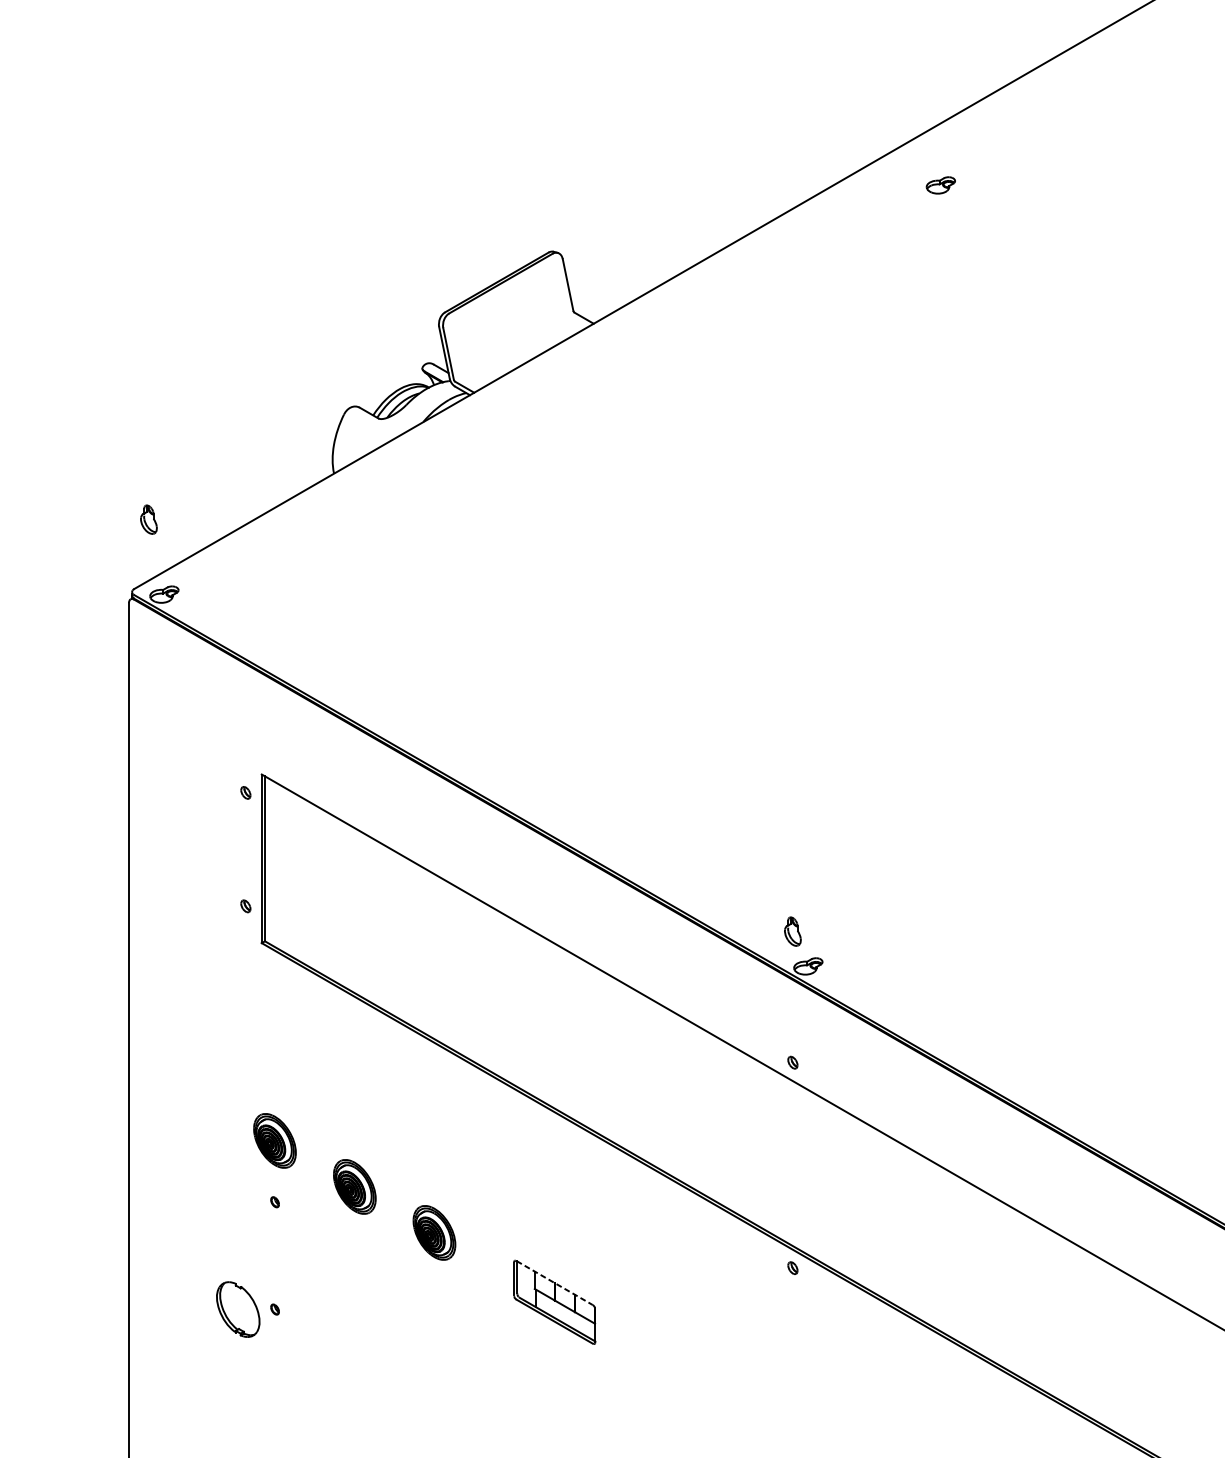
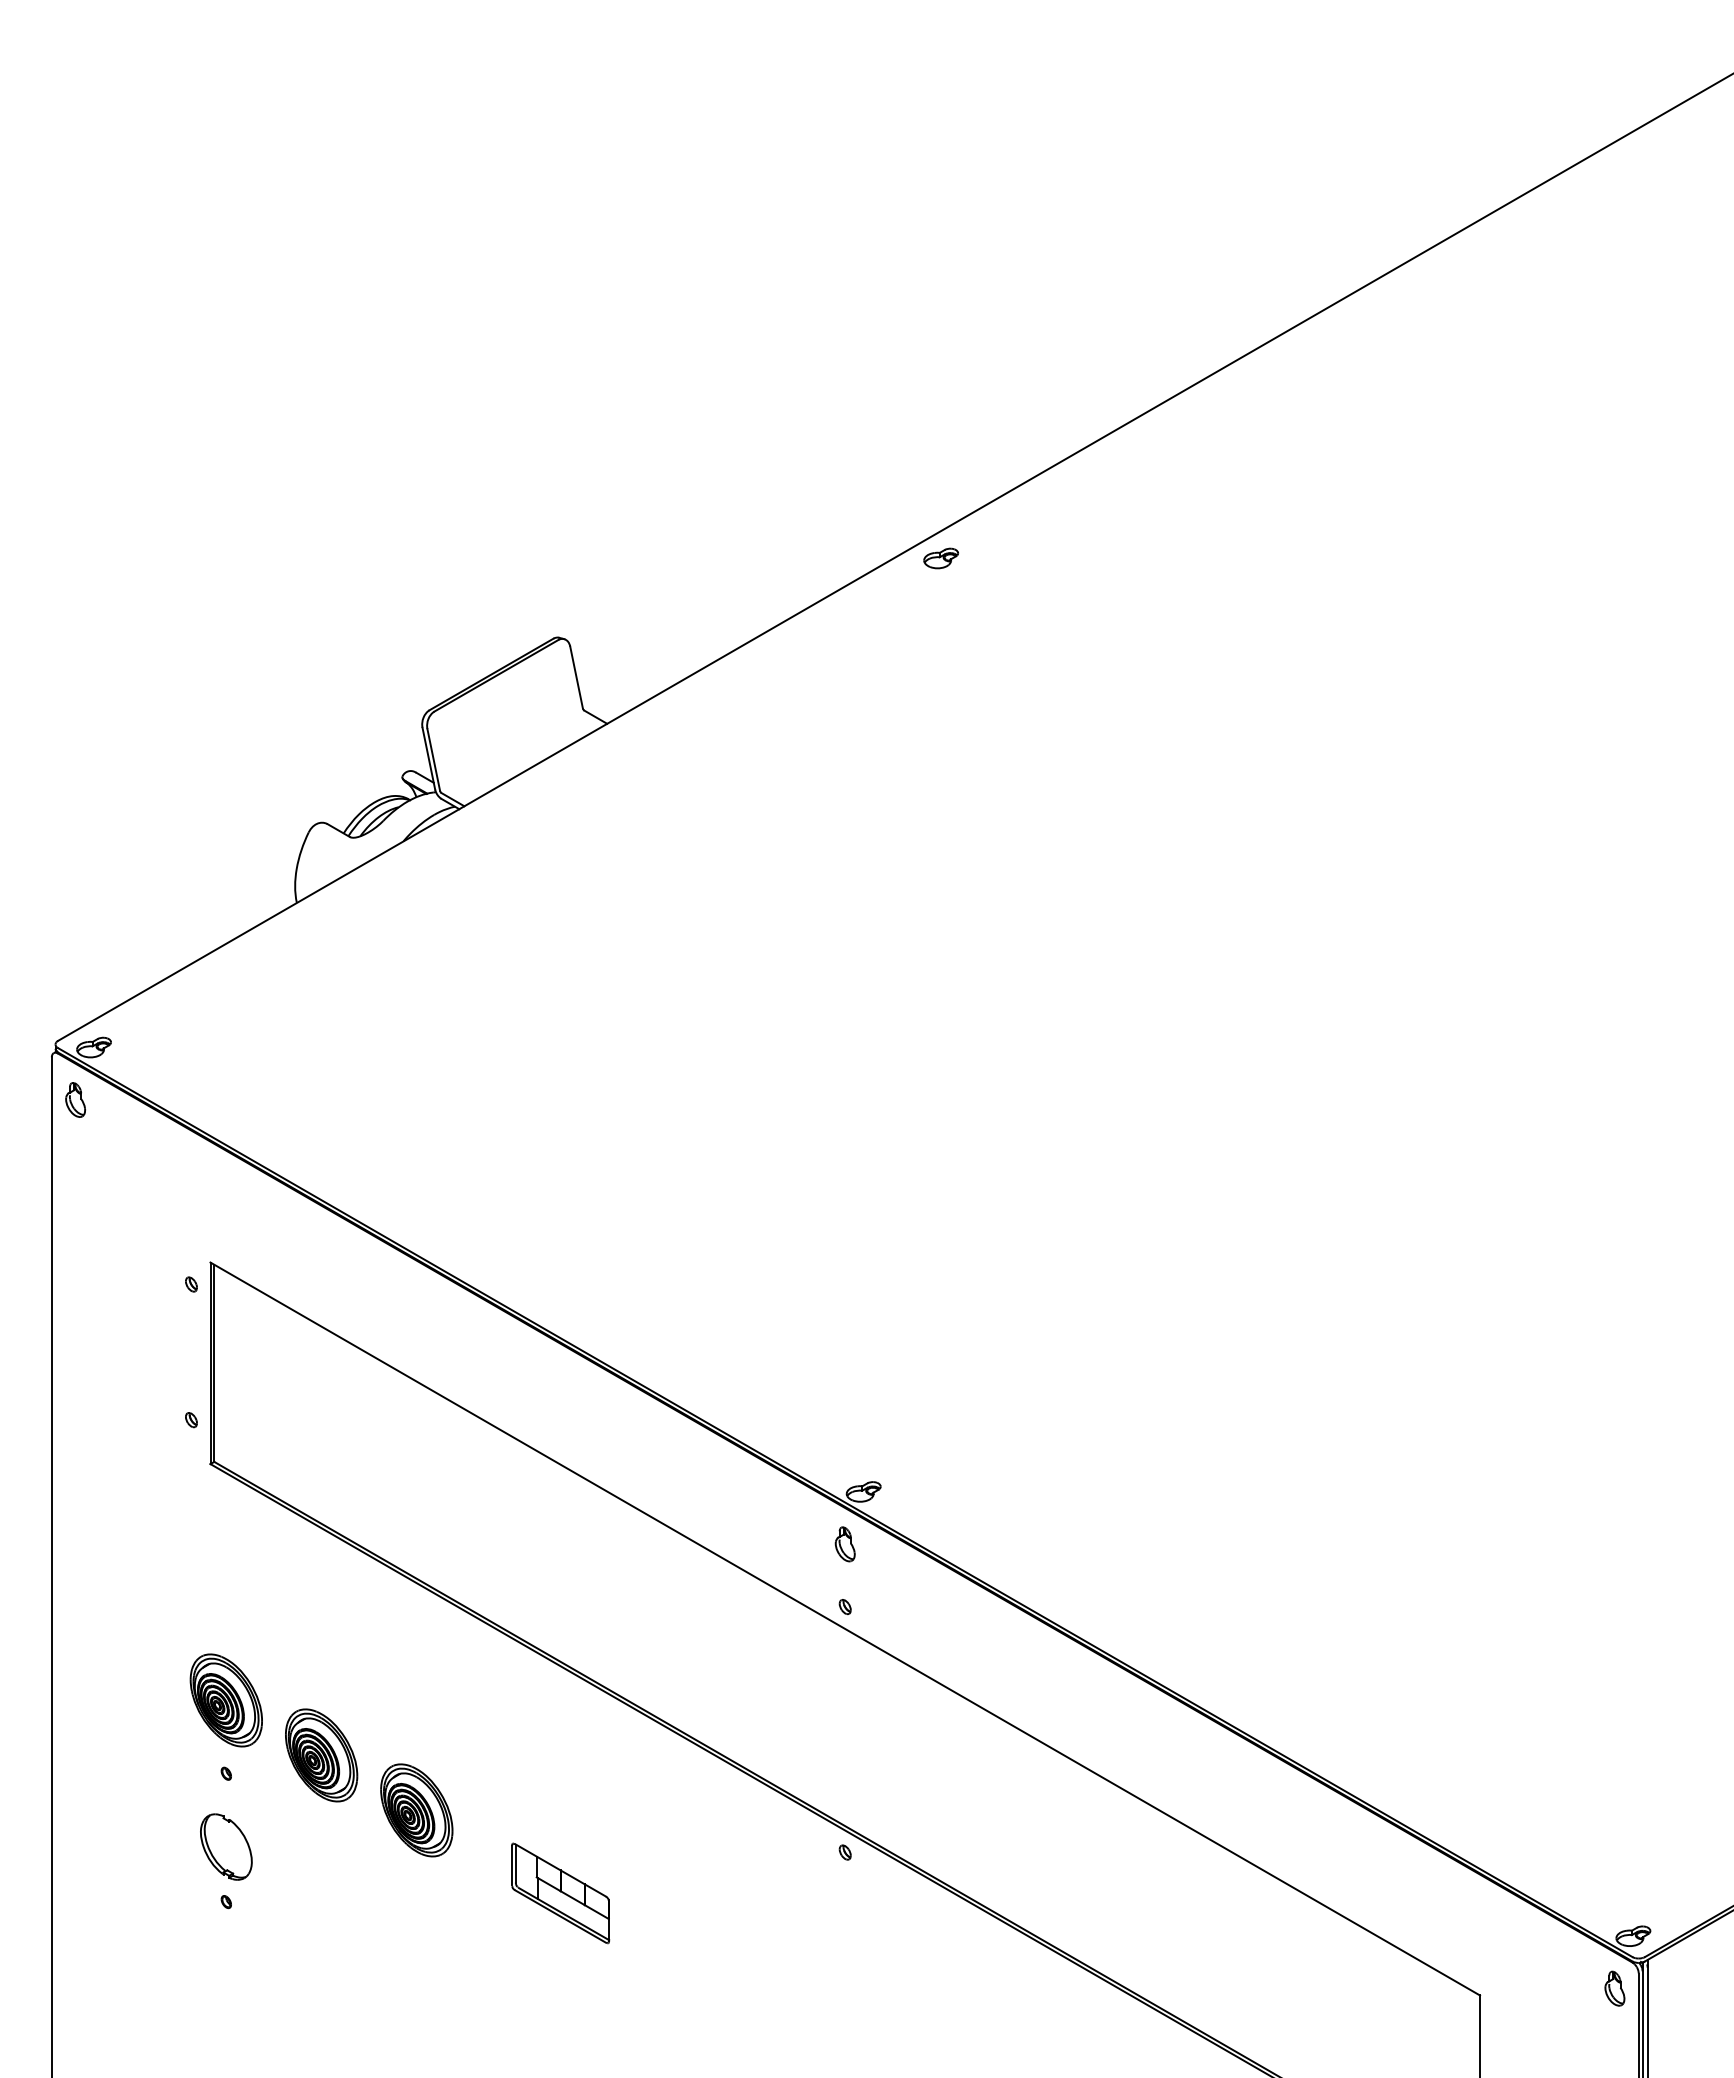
part: (940, 185) -> (940, 558), moved
part: (148, 519) -> (75, 1099), moved
part: (792, 931) -> (844, 1544), moved
part: (274, 1140) -> (225, 1700), size x1.43
part: (354, 1186) -> (321, 1755), size x1.43
part: (434, 1232) -> (416, 1810), size x1.43
line: (555, 1283) -> (561, 1870), dashed -> solid
part: (238, 1309) -> (226, 1846), moved

